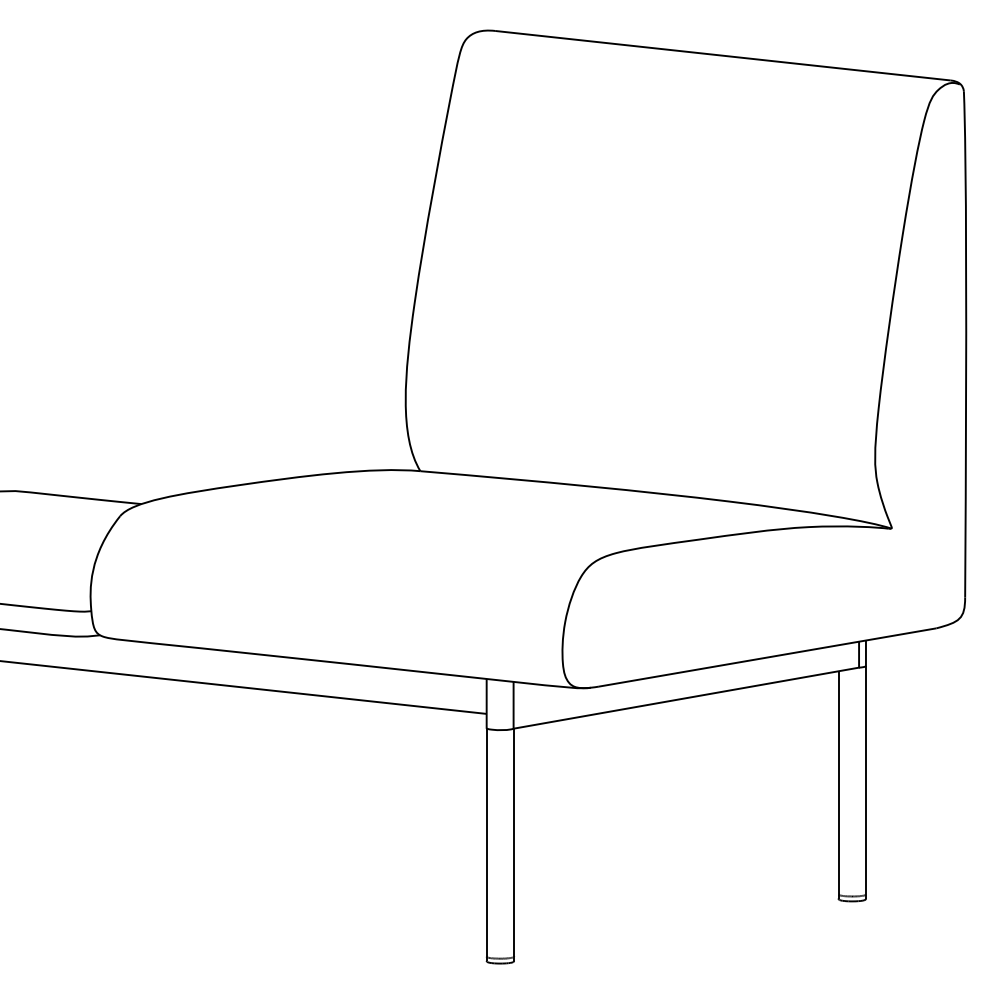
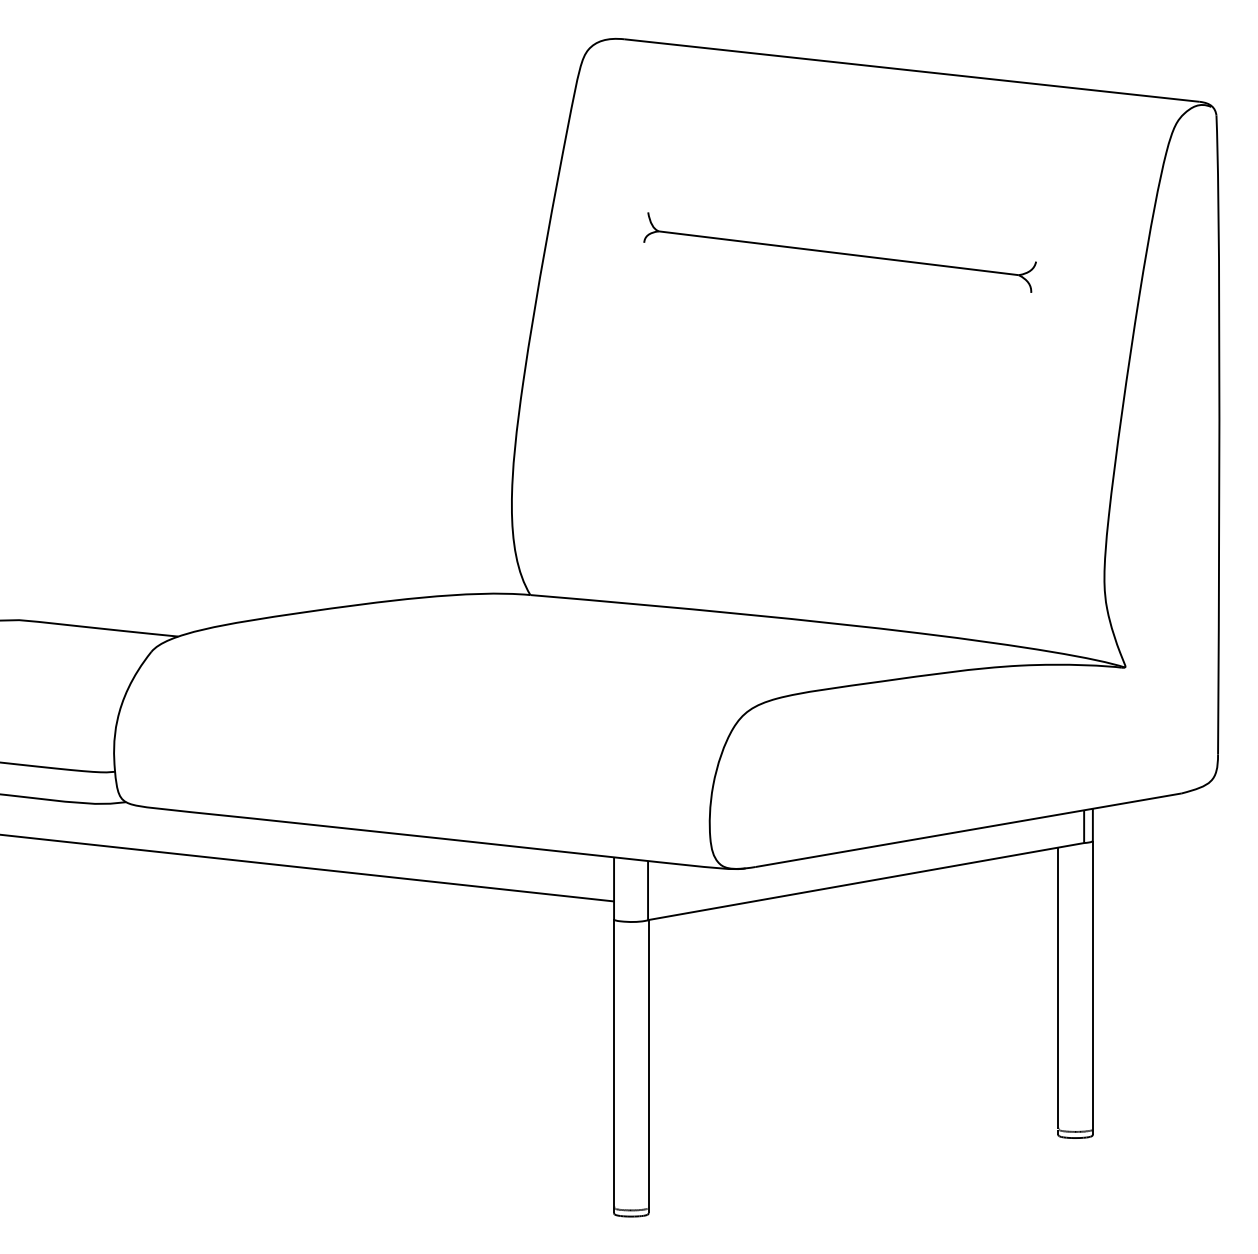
part: (665, 199) -> (839, 252), added

